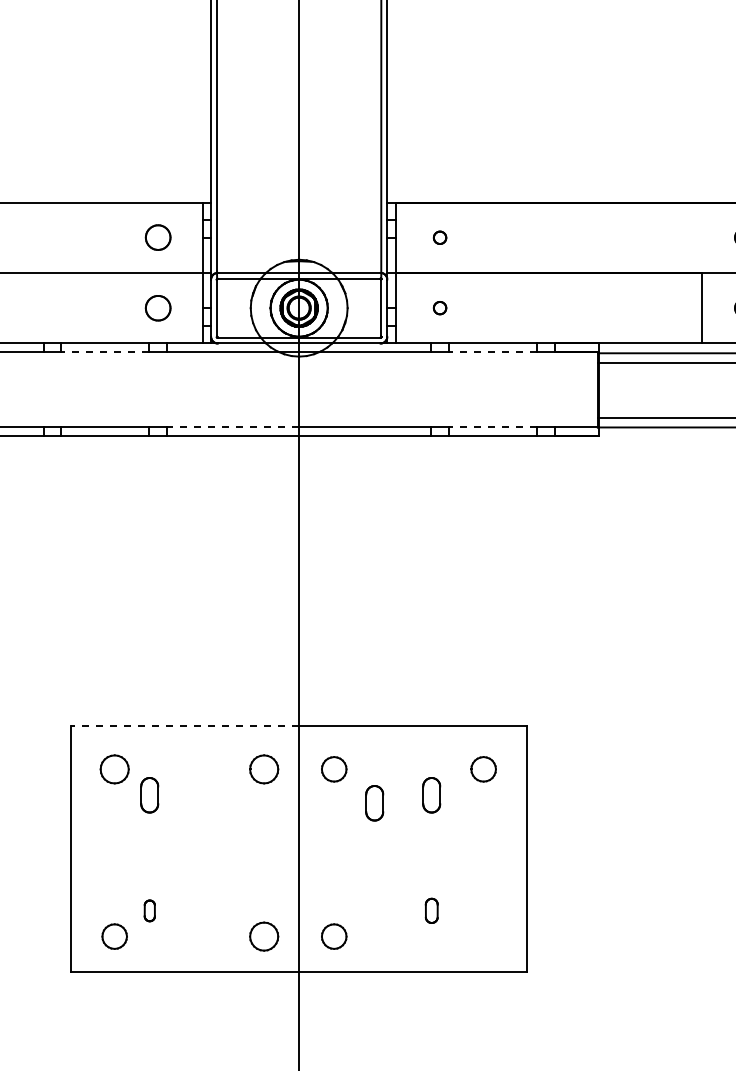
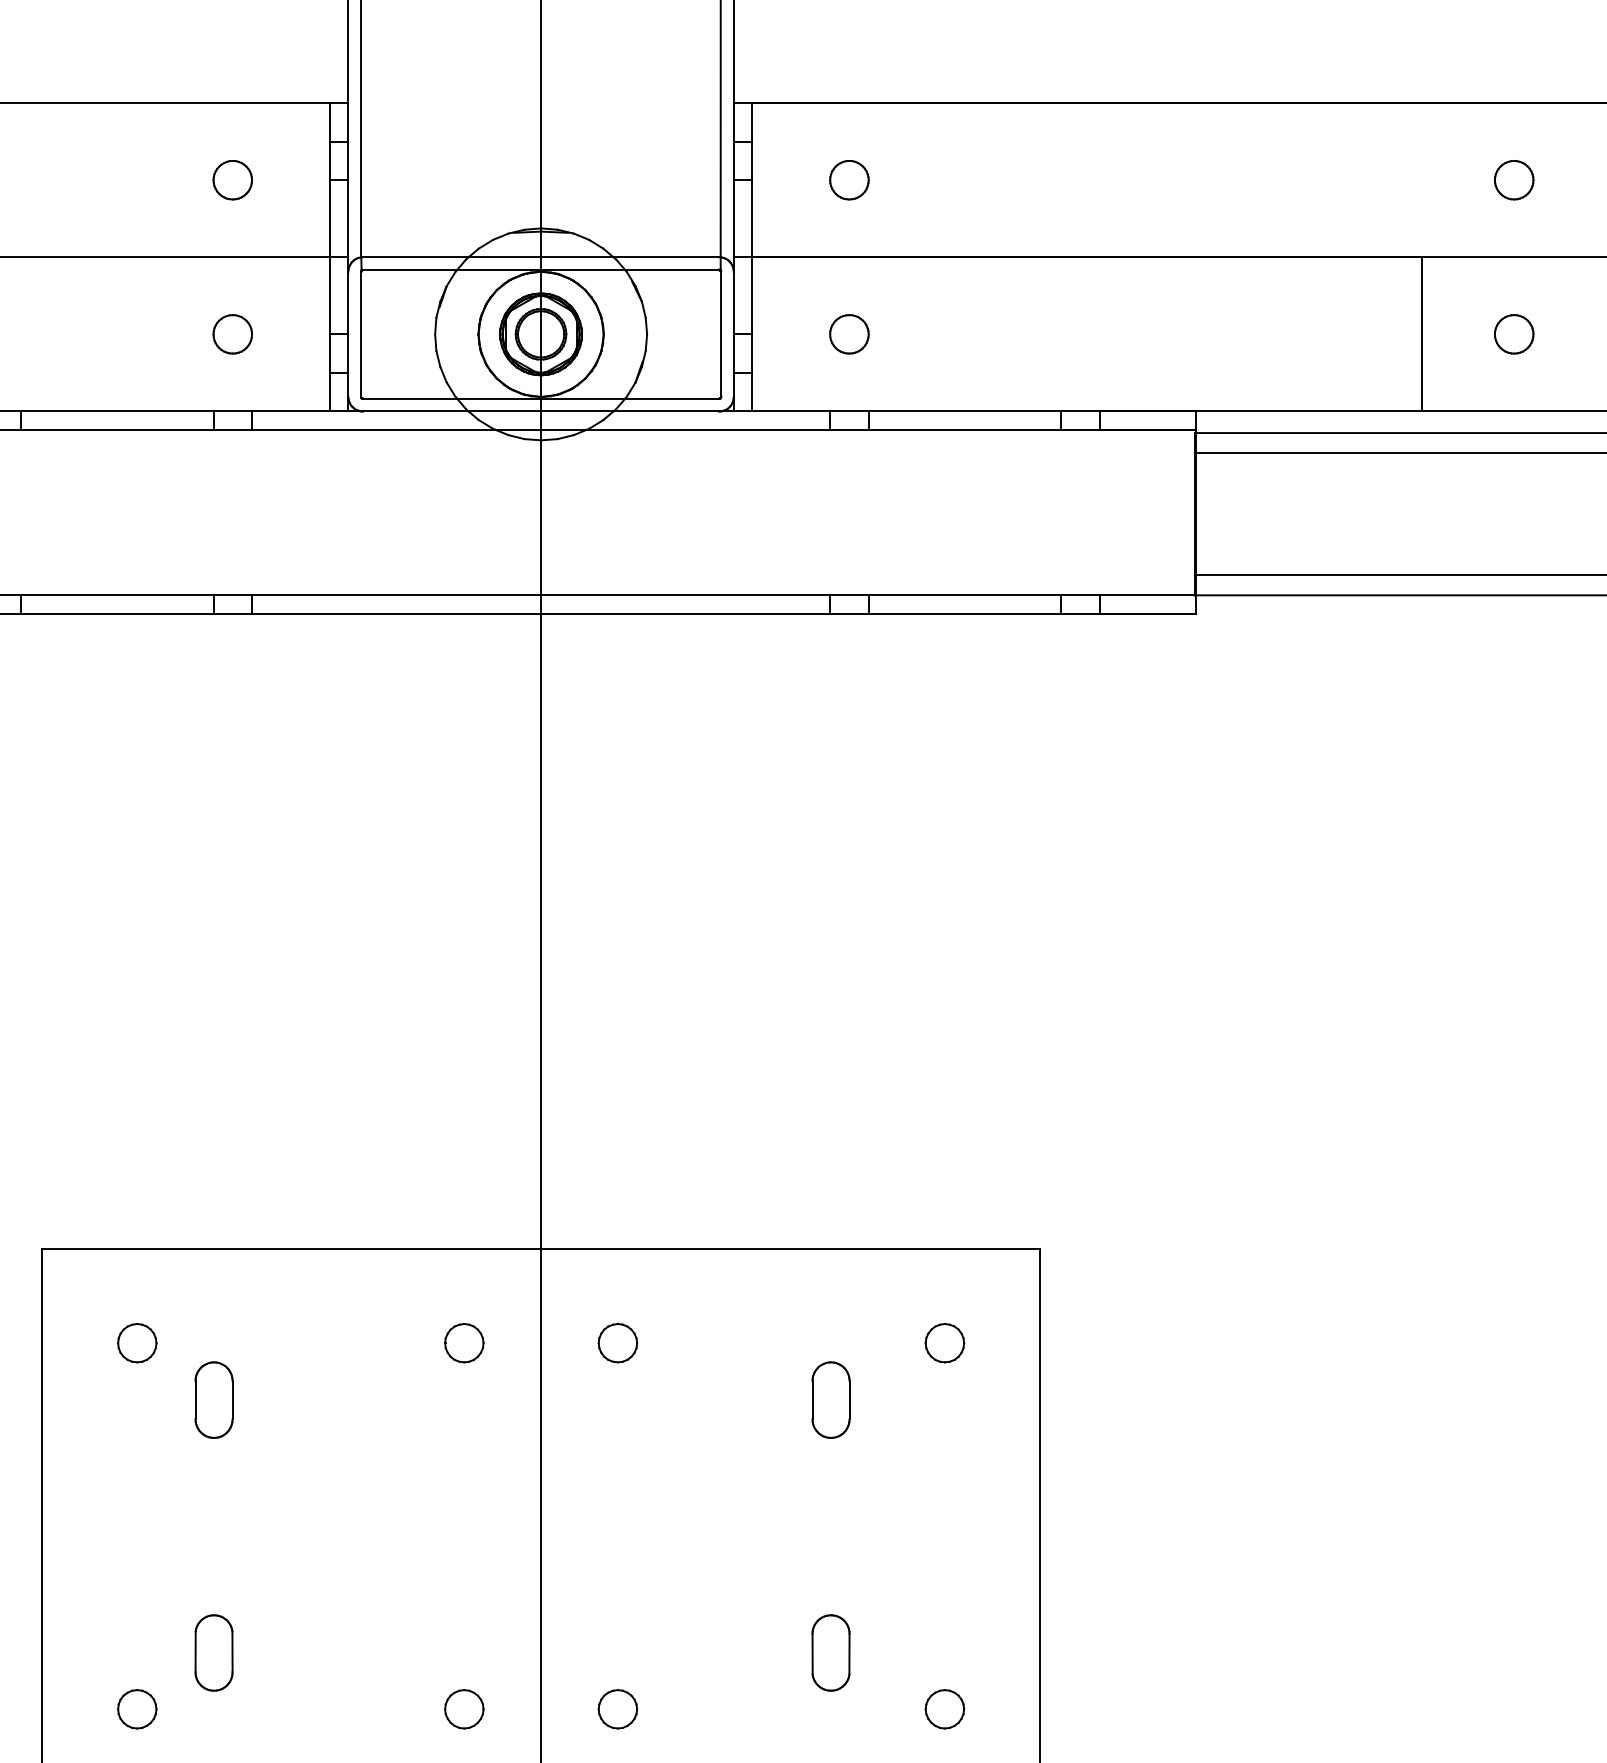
part: (158, 237) -> (233, 179), size x0.71
part: (439, 237) -> (848, 179), size x1.43
part: (158, 307) -> (233, 332), size x0.71
part: (439, 307) -> (848, 332), size x1.43
line: (104, 351) -> (115, 429), dashed -> solid
line: (492, 351) -> (964, 429), dashed -> solid
line: (232, 427) -> (395, 595), dashed -> solid
line: (492, 427) -> (964, 595), dashed -> solid
line: (184, 726) -> (290, 1249), dashed -> solid
part: (114, 768) -> (136, 1341), size x0.62
part: (263, 768) -> (463, 1341), size x0.62
part: (334, 768) -> (618, 1341), size x0.71
part: (483, 768) -> (944, 1341), size x0.71
part: (374, 803) -> (705, 1418), removed
part: (149, 910) -> (213, 1652), size x1.67
part: (431, 910) -> (830, 1652), size x1.43
part: (114, 936) -> (136, 1709), size x0.71
part: (263, 936) -> (463, 1709), size x0.62
part: (334, 936) -> (618, 1709), size x0.71
part: (483, 936) -> (944, 1709), added

